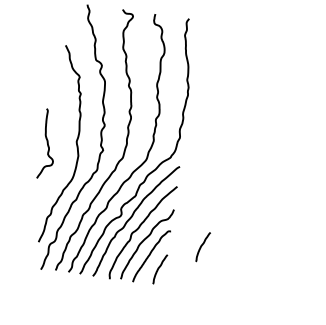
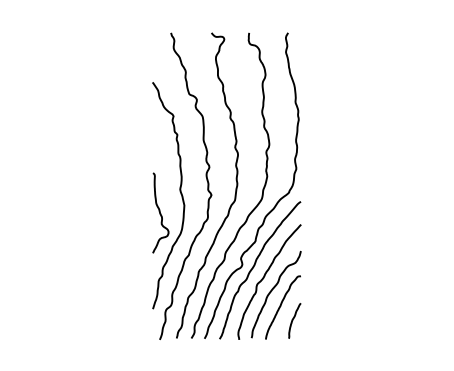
curve: (48, 143) -> (160, 212), moved
curve: (202, 246) -> (338, 288), removed

